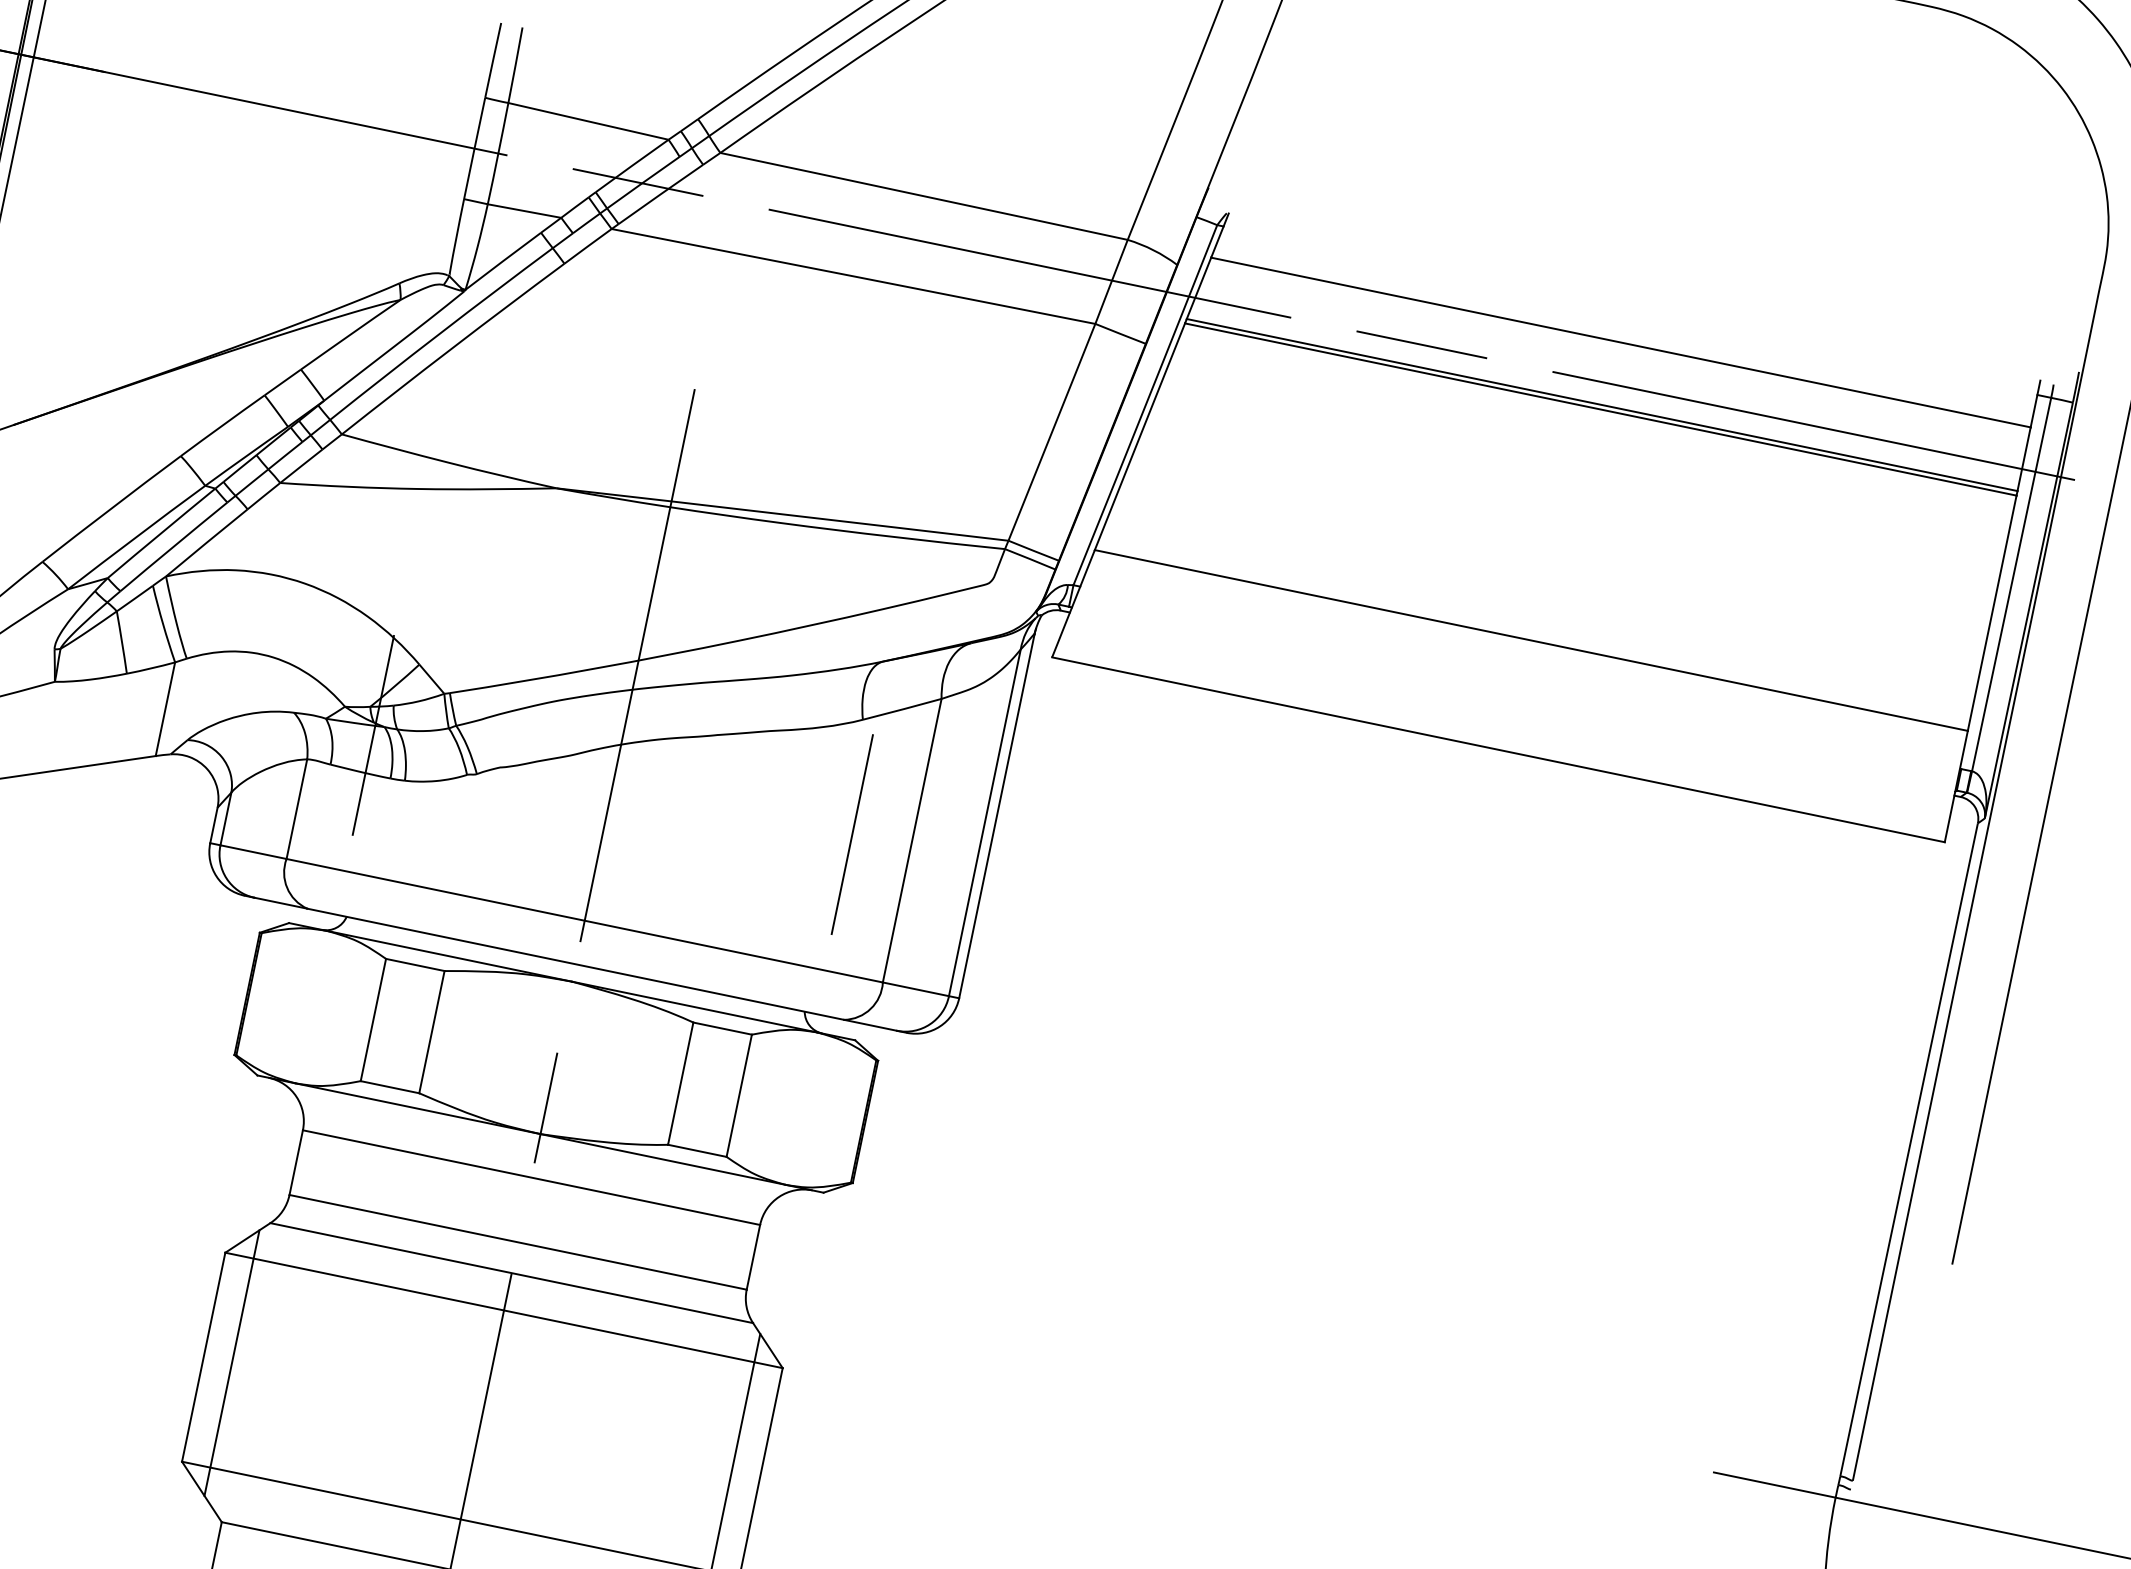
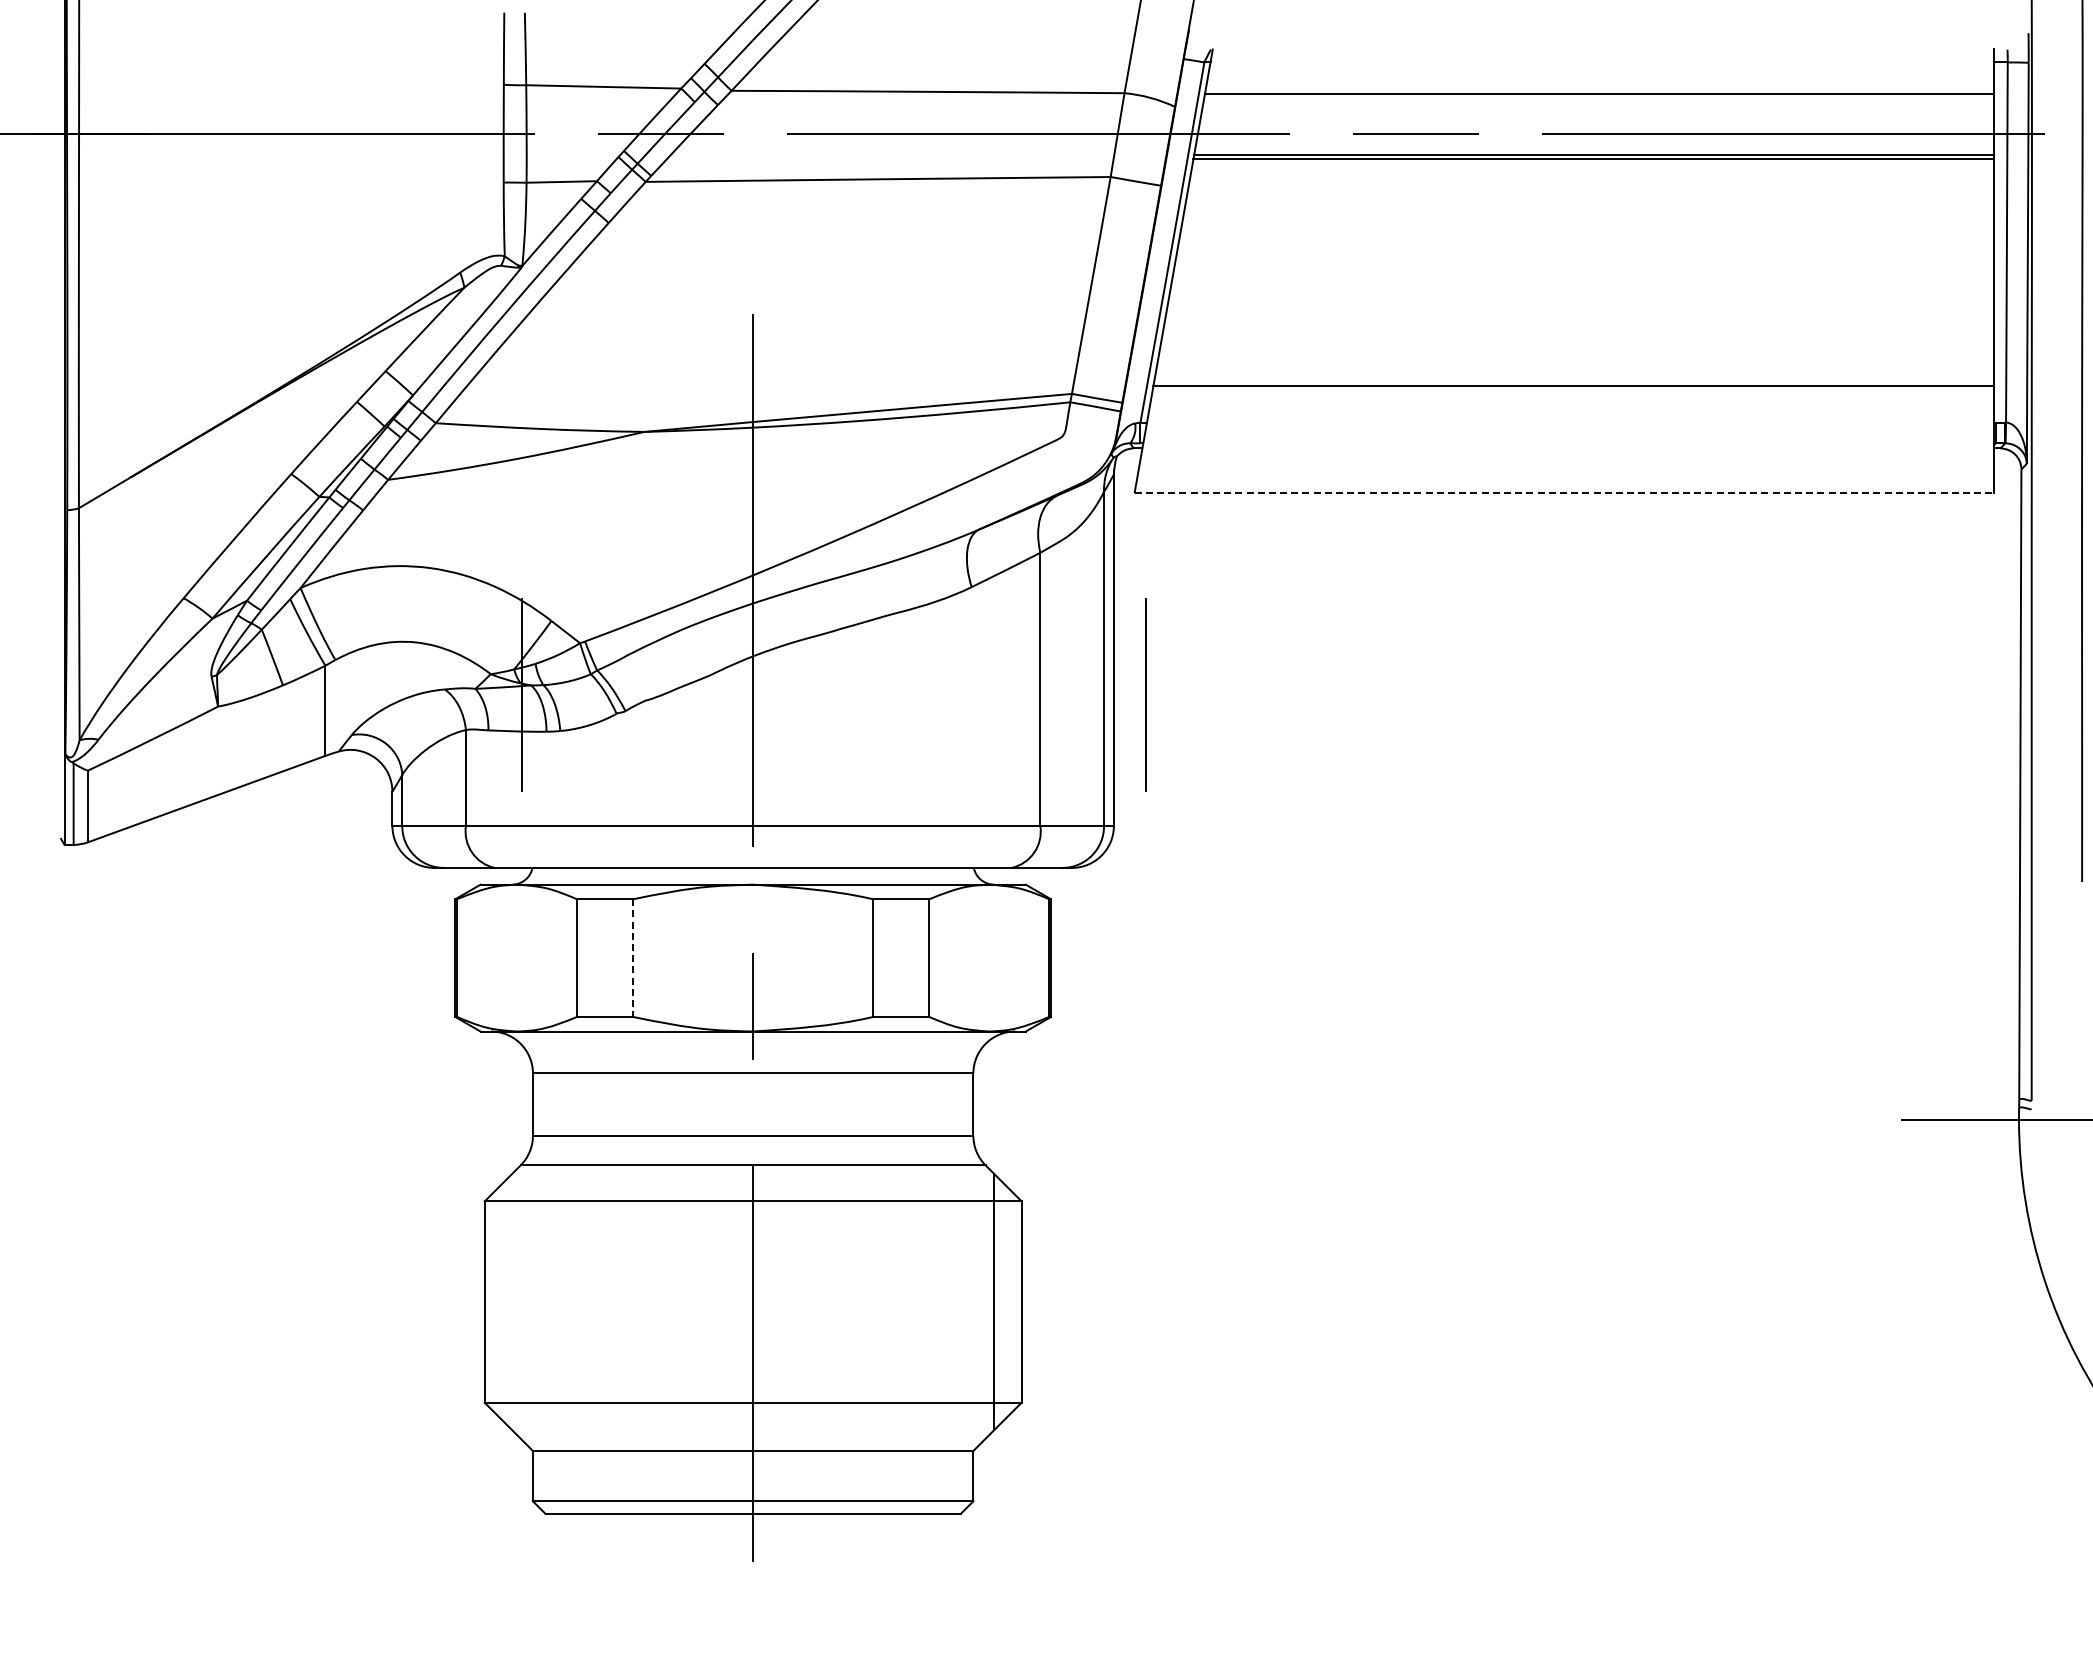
line: (1498, 750) -> (1564, 493), solid -> dashed
line: (852, 833) -> (1145, 694), moved
line: (432, 1032) -> (633, 958), solid -> dashed
line: (231, 1363) -> (511, 1302), removed

